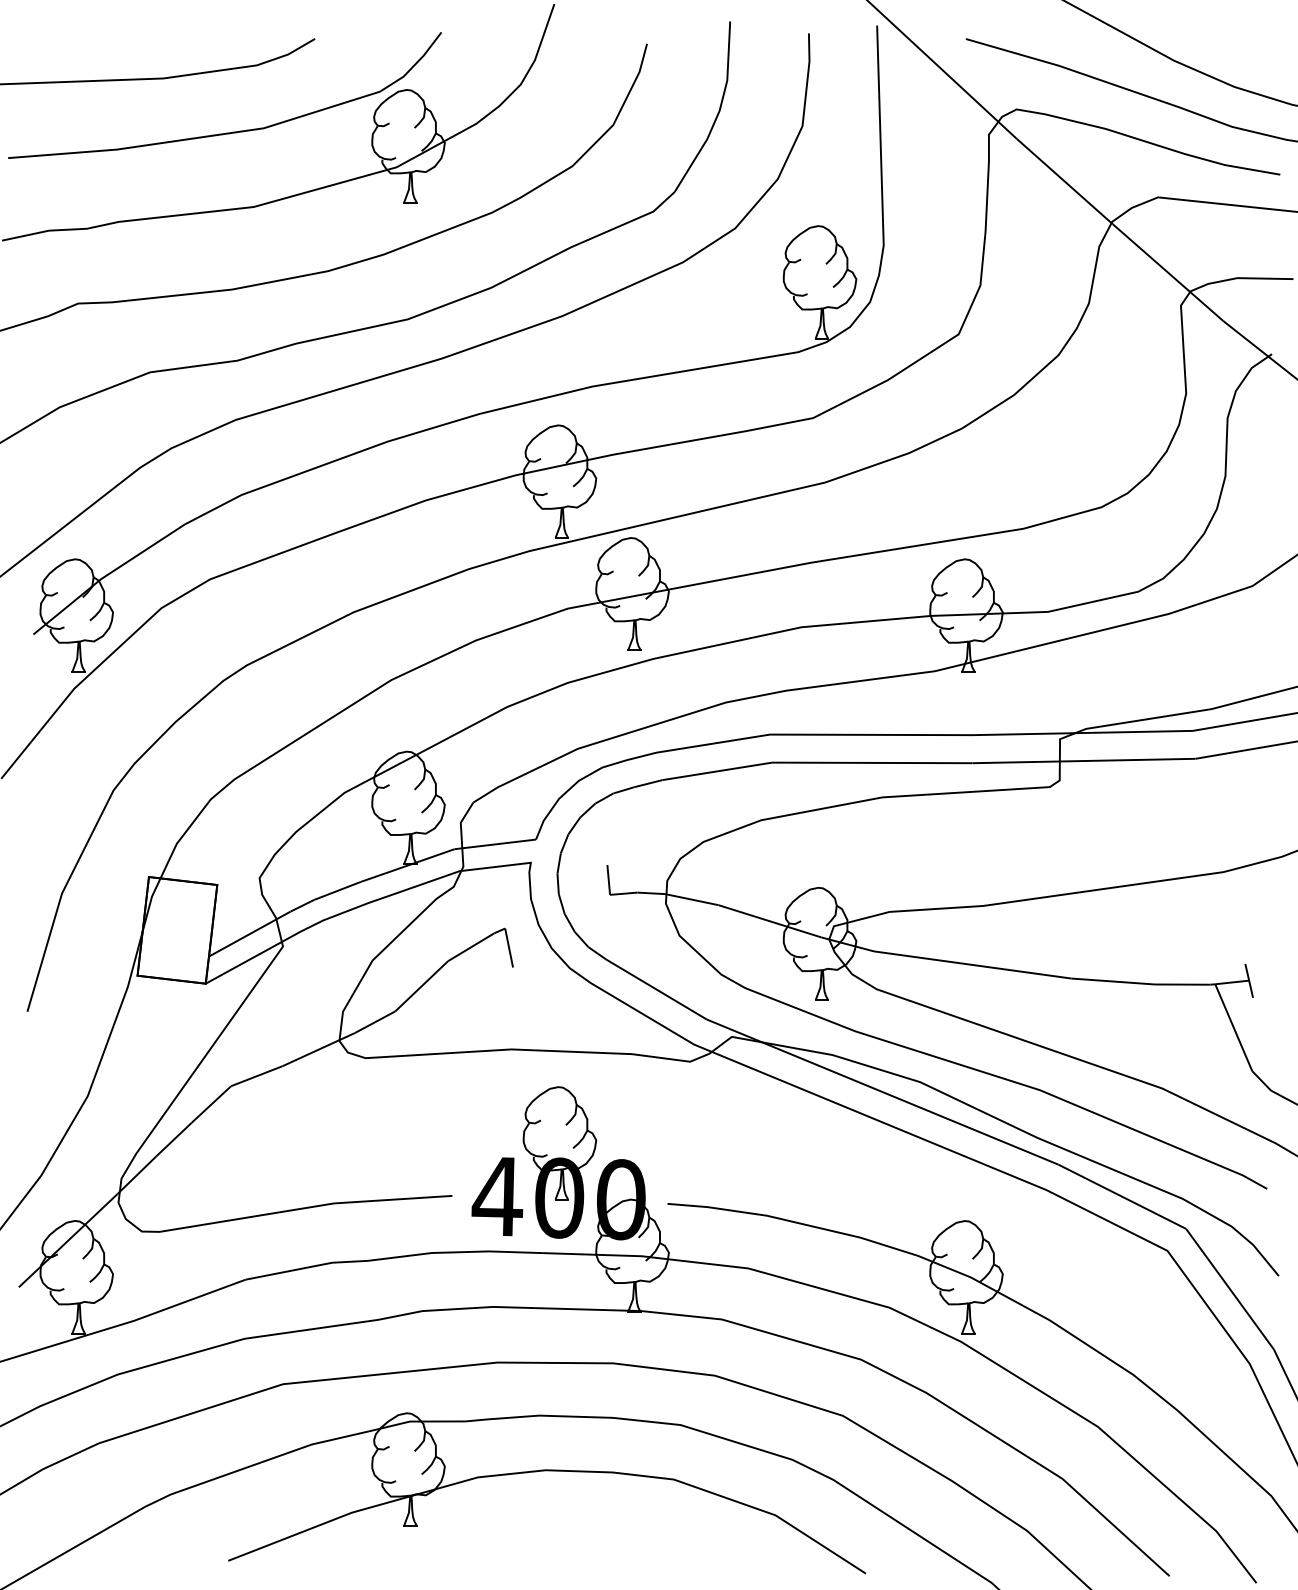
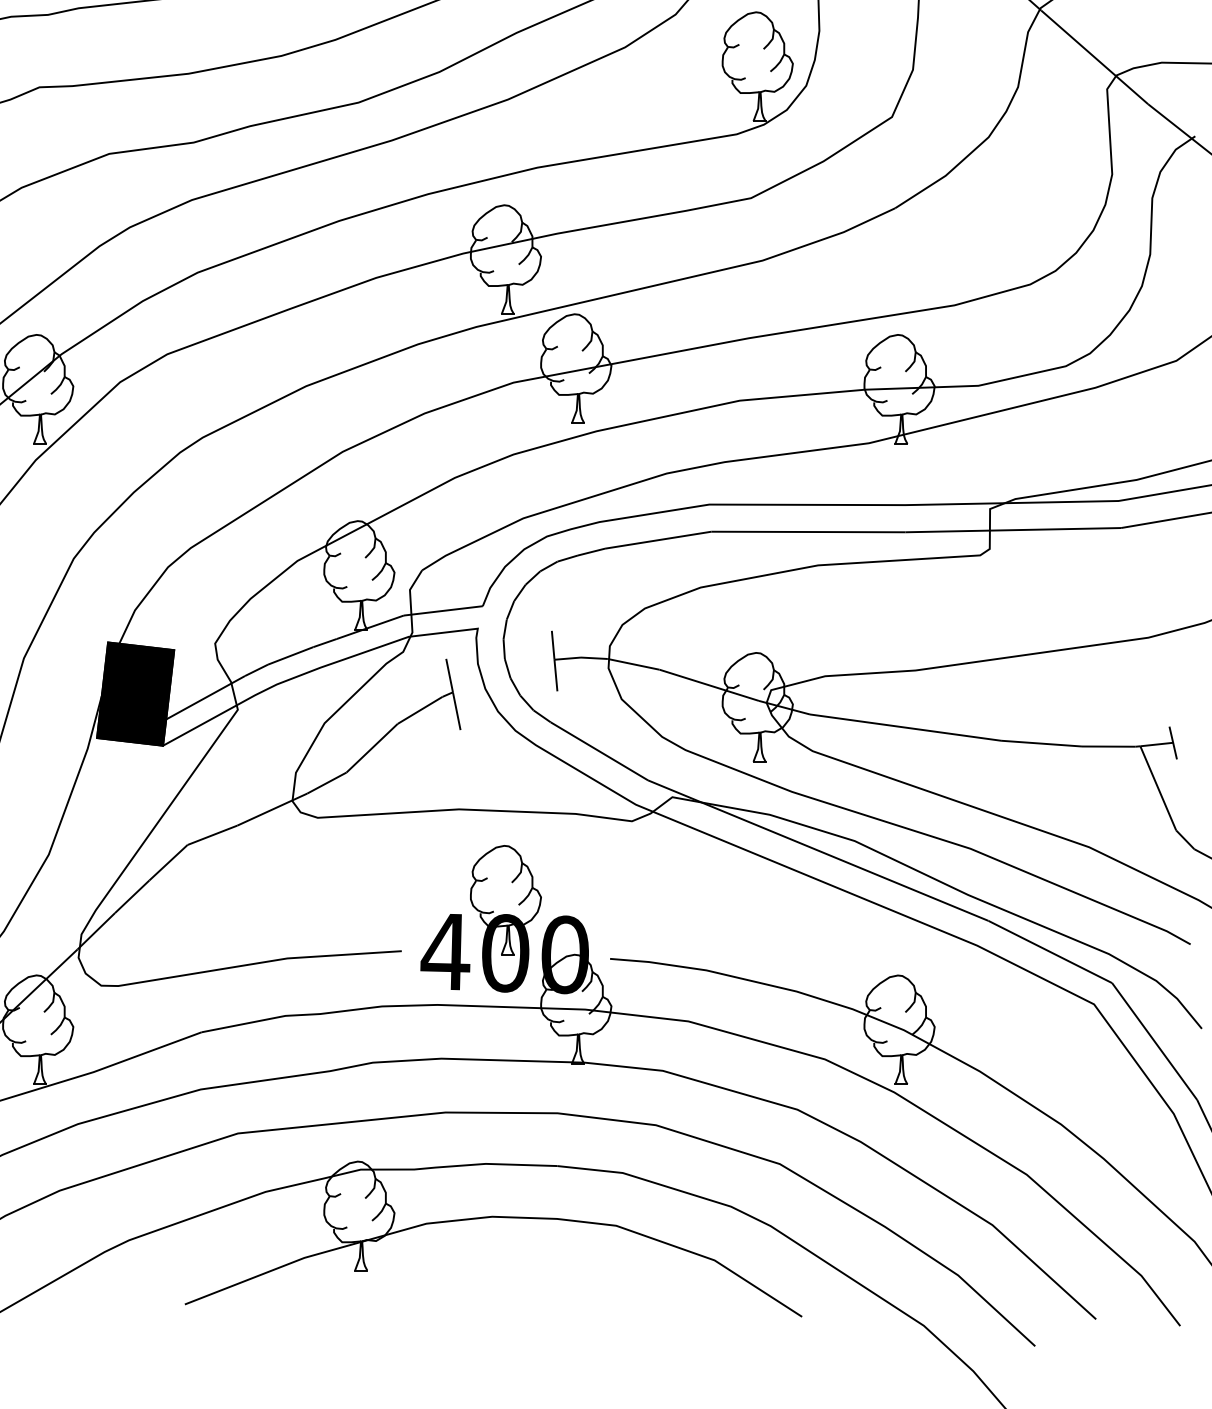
line: (501, 910) -> (449, 674), added
line: (611, 910) -> (555, 674), added
fill: (177, 930) -> (135, 694), added

